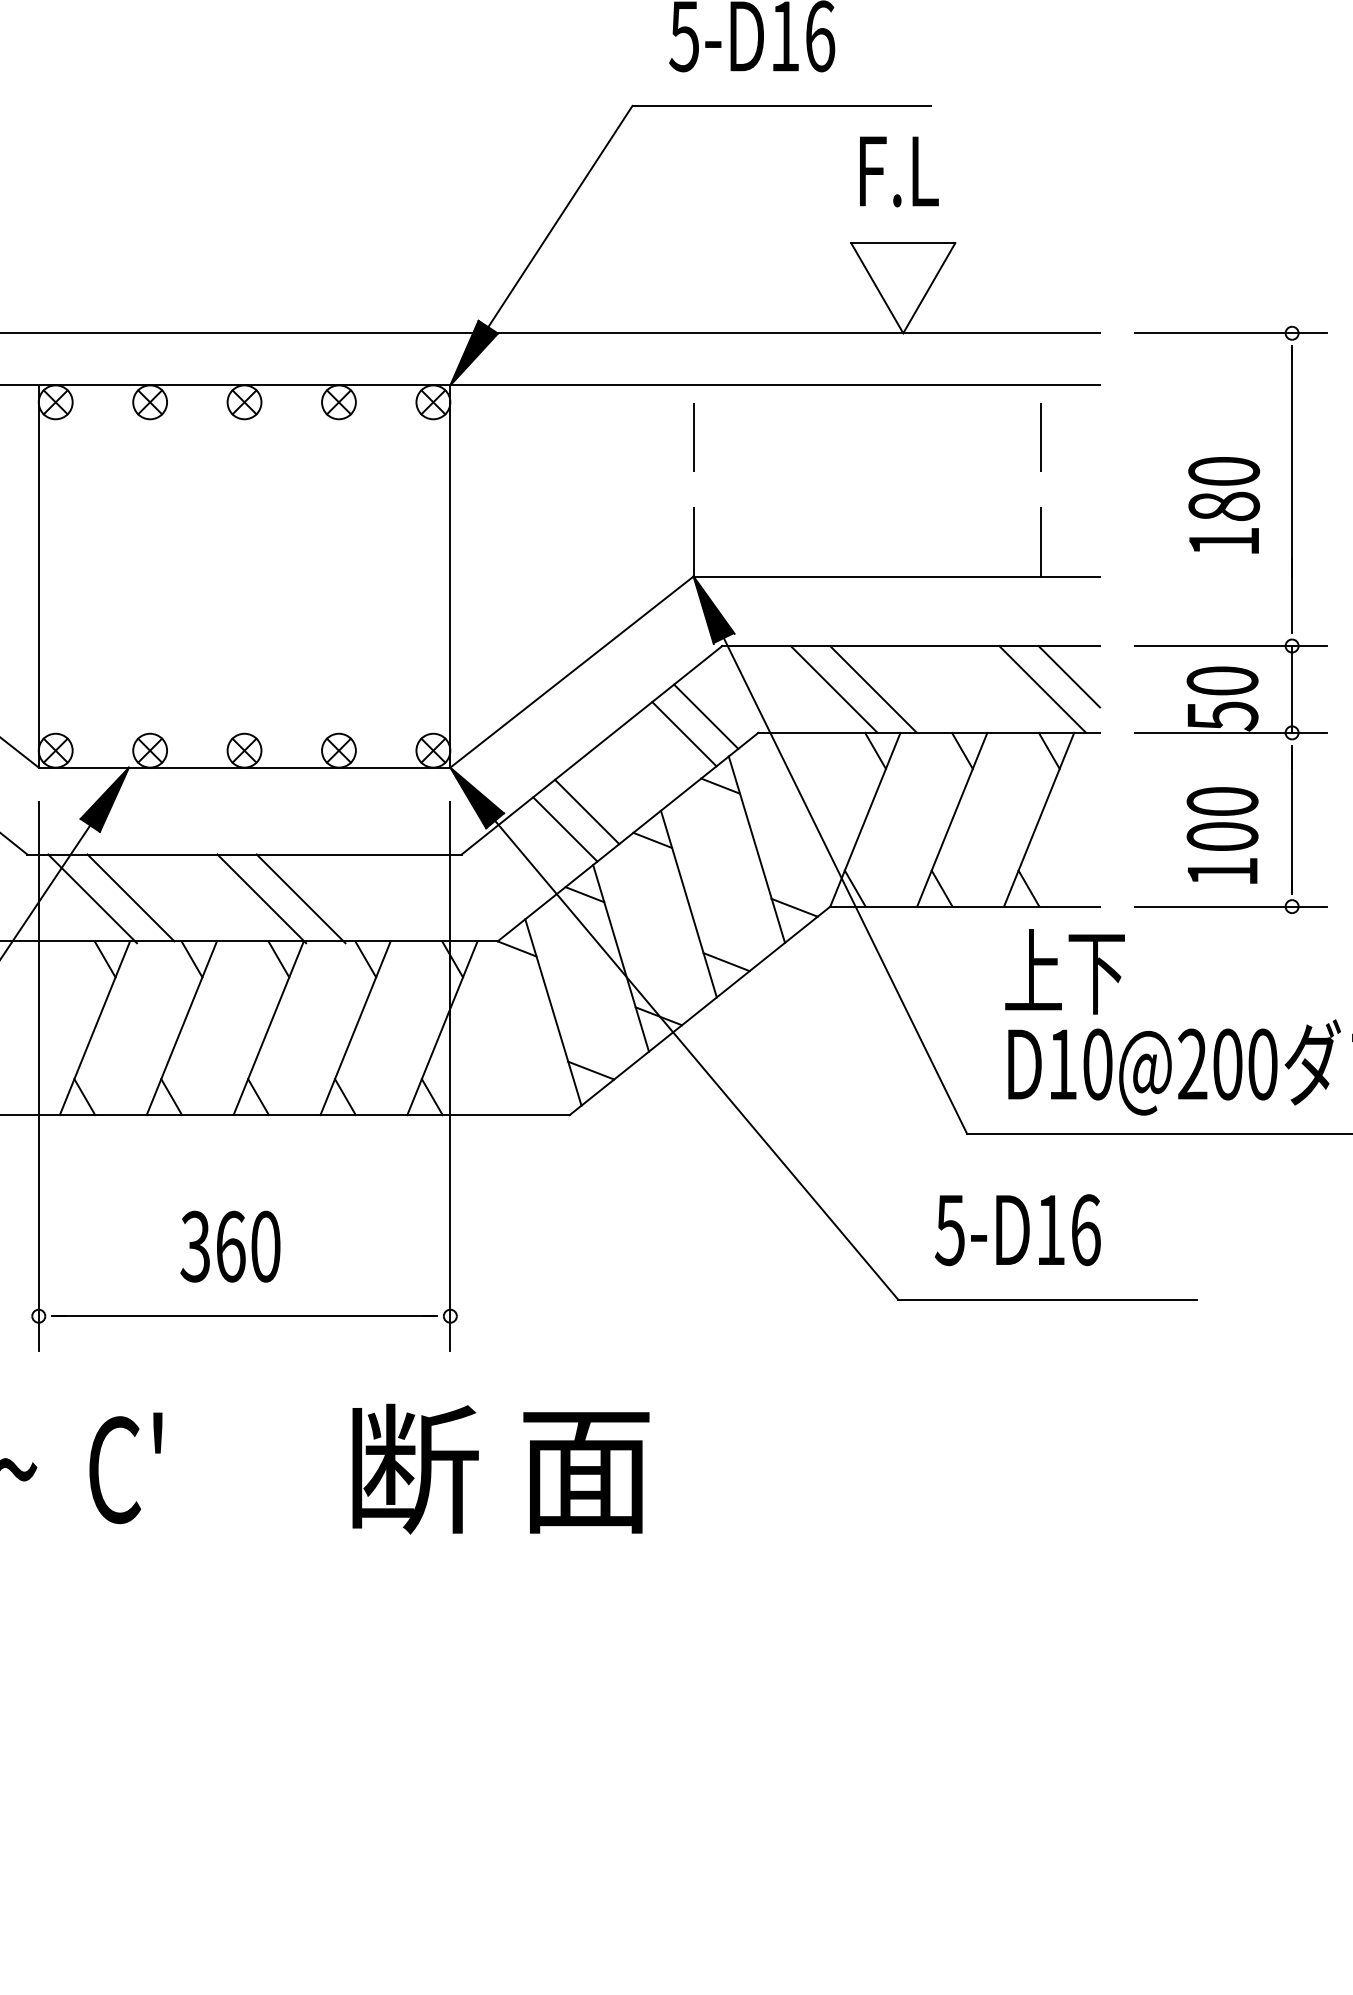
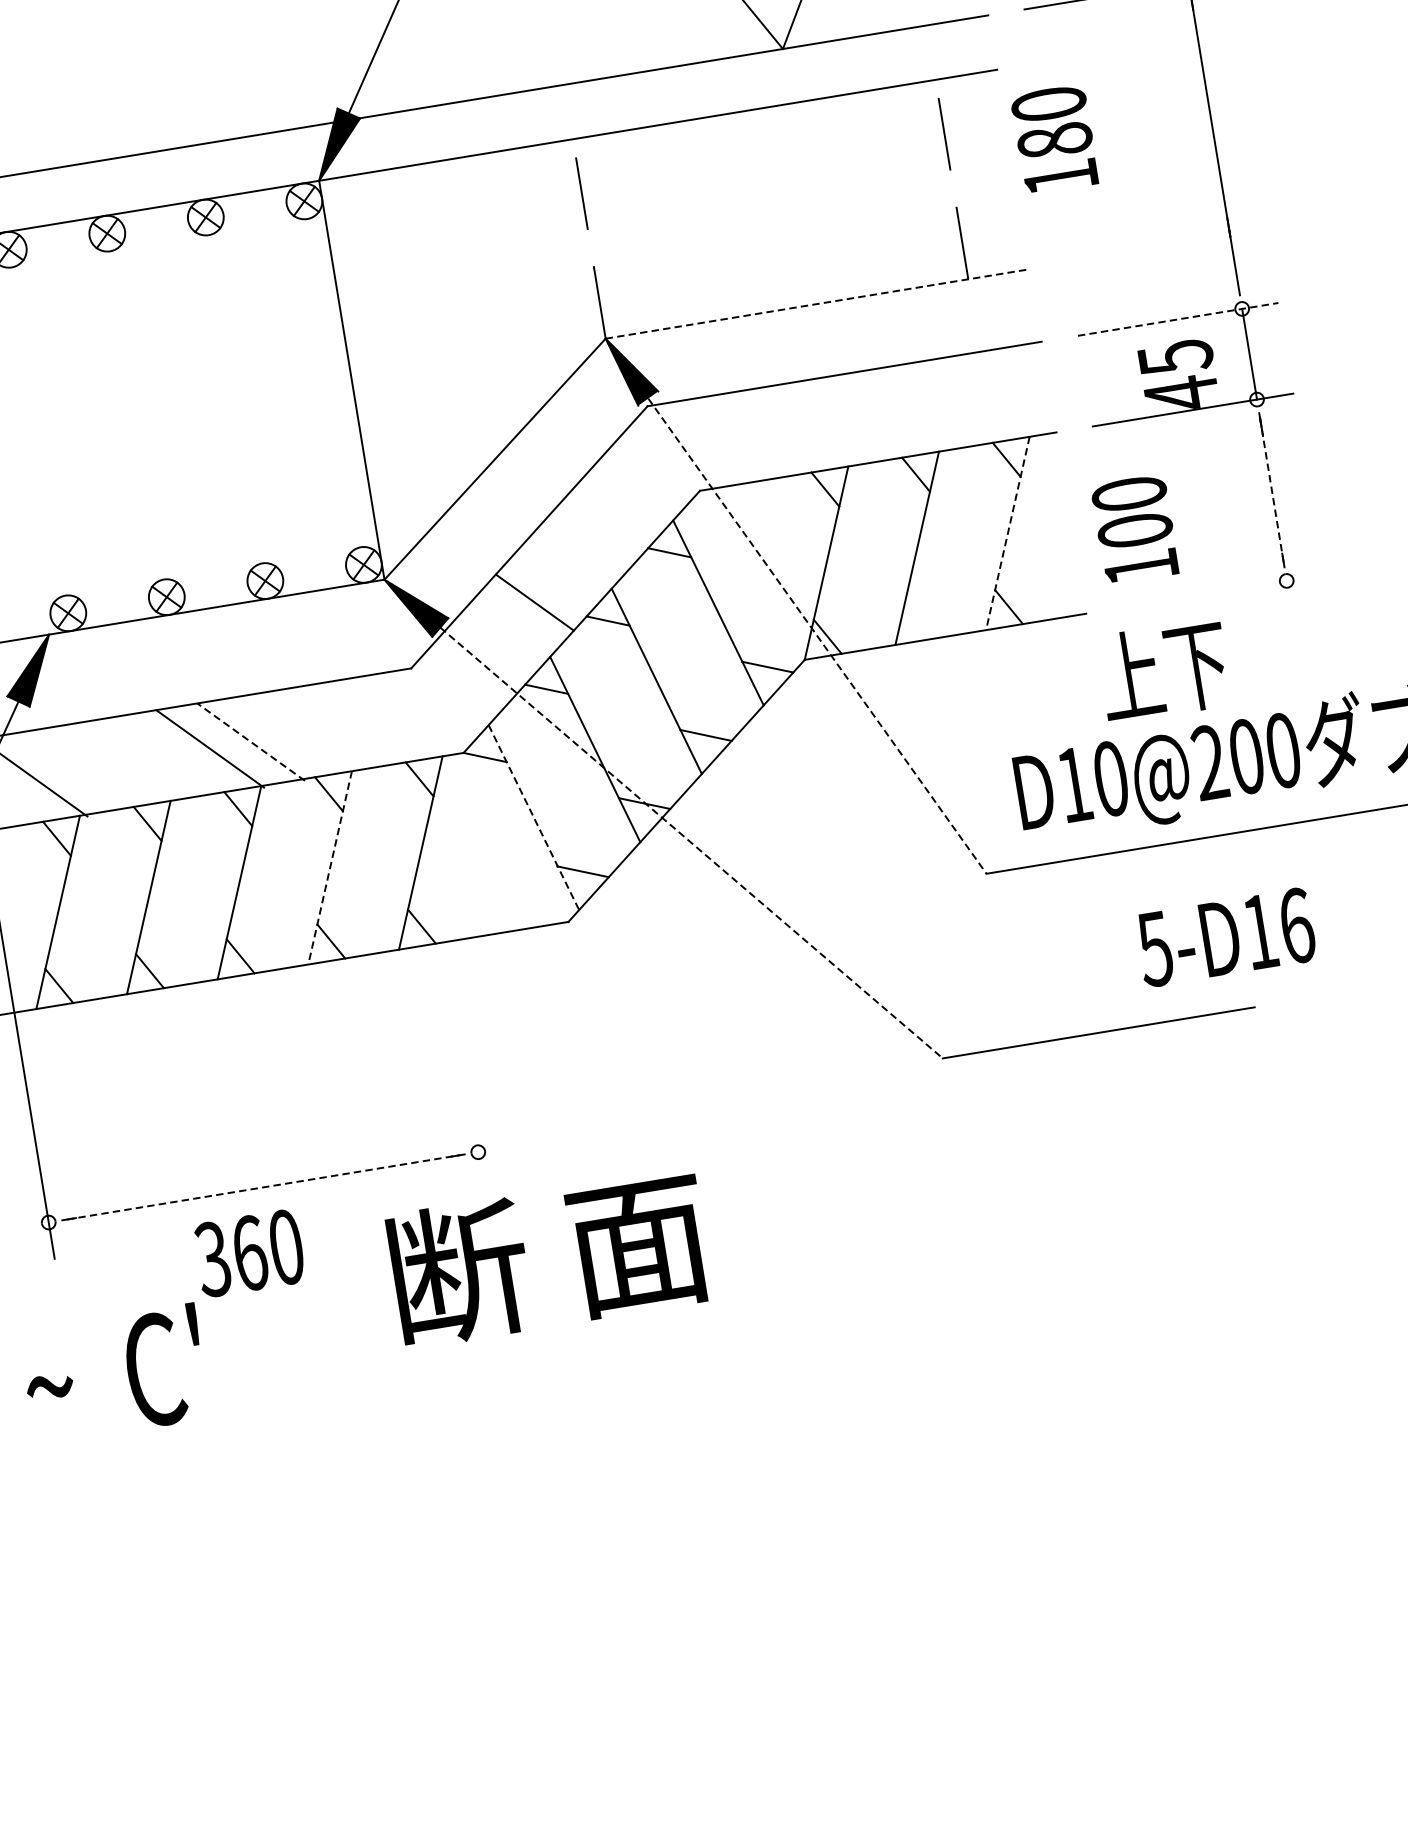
text: (1224, 505) -> (1055, 139), moved
line: (897, 576) -> (818, 303), solid -> dashed
line: (1231, 646) -> (1179, 319), solid -> dashed
line: (1069, 676) -> (1015, 378), removed
line: (833, 689) -> (771, 432), removed
line: (873, 689) -> (812, 425), removed
line: (1042, 689) -> (989, 396), removed
text: (1222, 698) -> (1178, 375), 50 -> 45
line: (706, 716) -> (643, 482), removed
line: (684, 734) -> (623, 505), removed
line: (1039, 819) -> (1008, 533), solid -> dashed
line: (1292, 820) -> (1272, 490), solid -> dashed
line: (565, 829) -> (515, 624), removed
text: (1222, 835) -> (1135, 529), moved
line: (845, 886) -> (817, 636), solid -> dashed
line: (941, 888) -> (917, 621), removed
line: (130, 897) -> (72, 769), removed
line: (301, 898) -> (251, 741), solid -> dashed
line: (1230, 906) -> (1222, 591), removed
text: (1064, 971) -> (1163, 670), moved
line: (553, 1012) -> (533, 817), solid -> dashed
line: (355, 1028) -> (330, 868), solid -> dashed
line: (696, 1060) -> (691, 843), solid -> dashed
line: (450, 1076) -> (437, 902), removed
text: (1017, 1230) -> (1225, 937), moved
text: (230, 1246) -> (249, 1253), moved
line: (245, 1316) -> (264, 1187), solid -> dashed
text: (500, 1468) -> (549, 1257), moved

